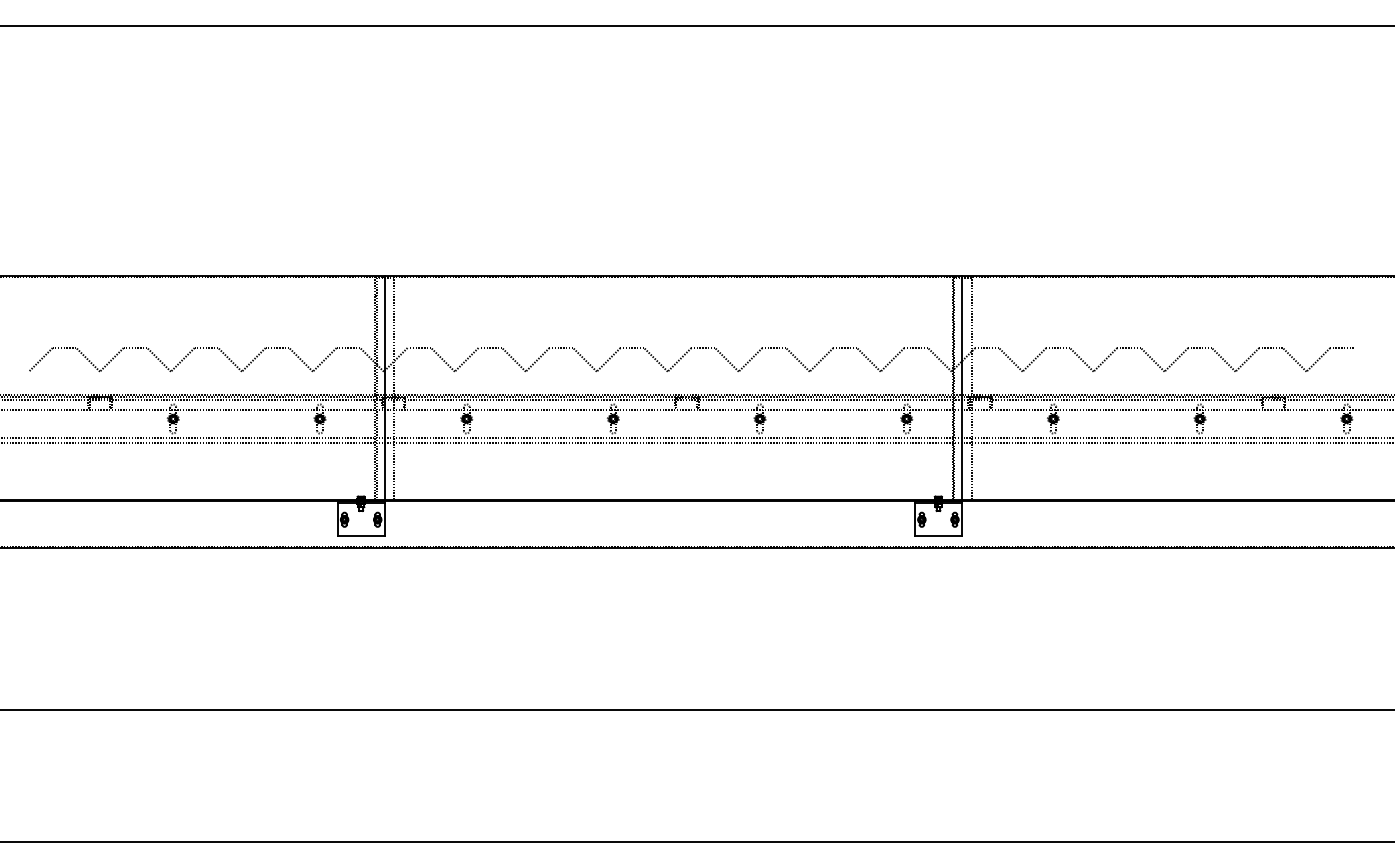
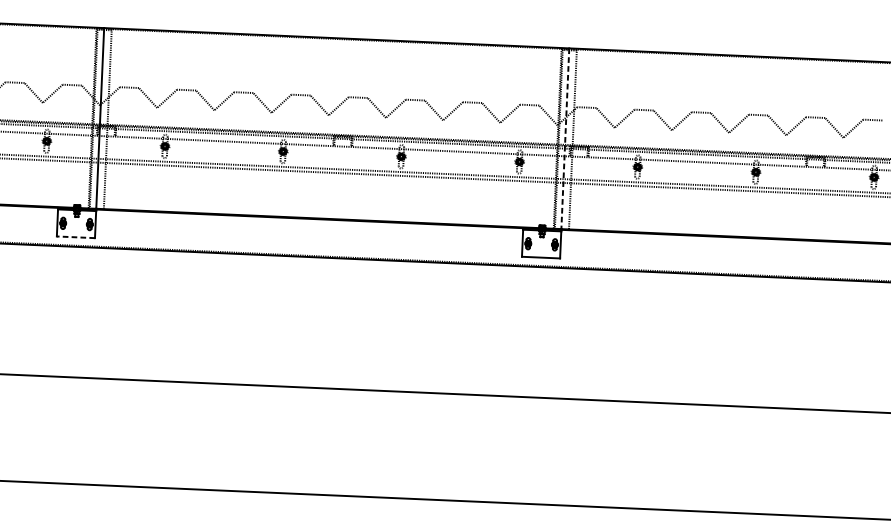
line: (962, 388) -> (565, 139), solid -> dashed
line: (361, 536) -> (76, 237), solid -> dashed

